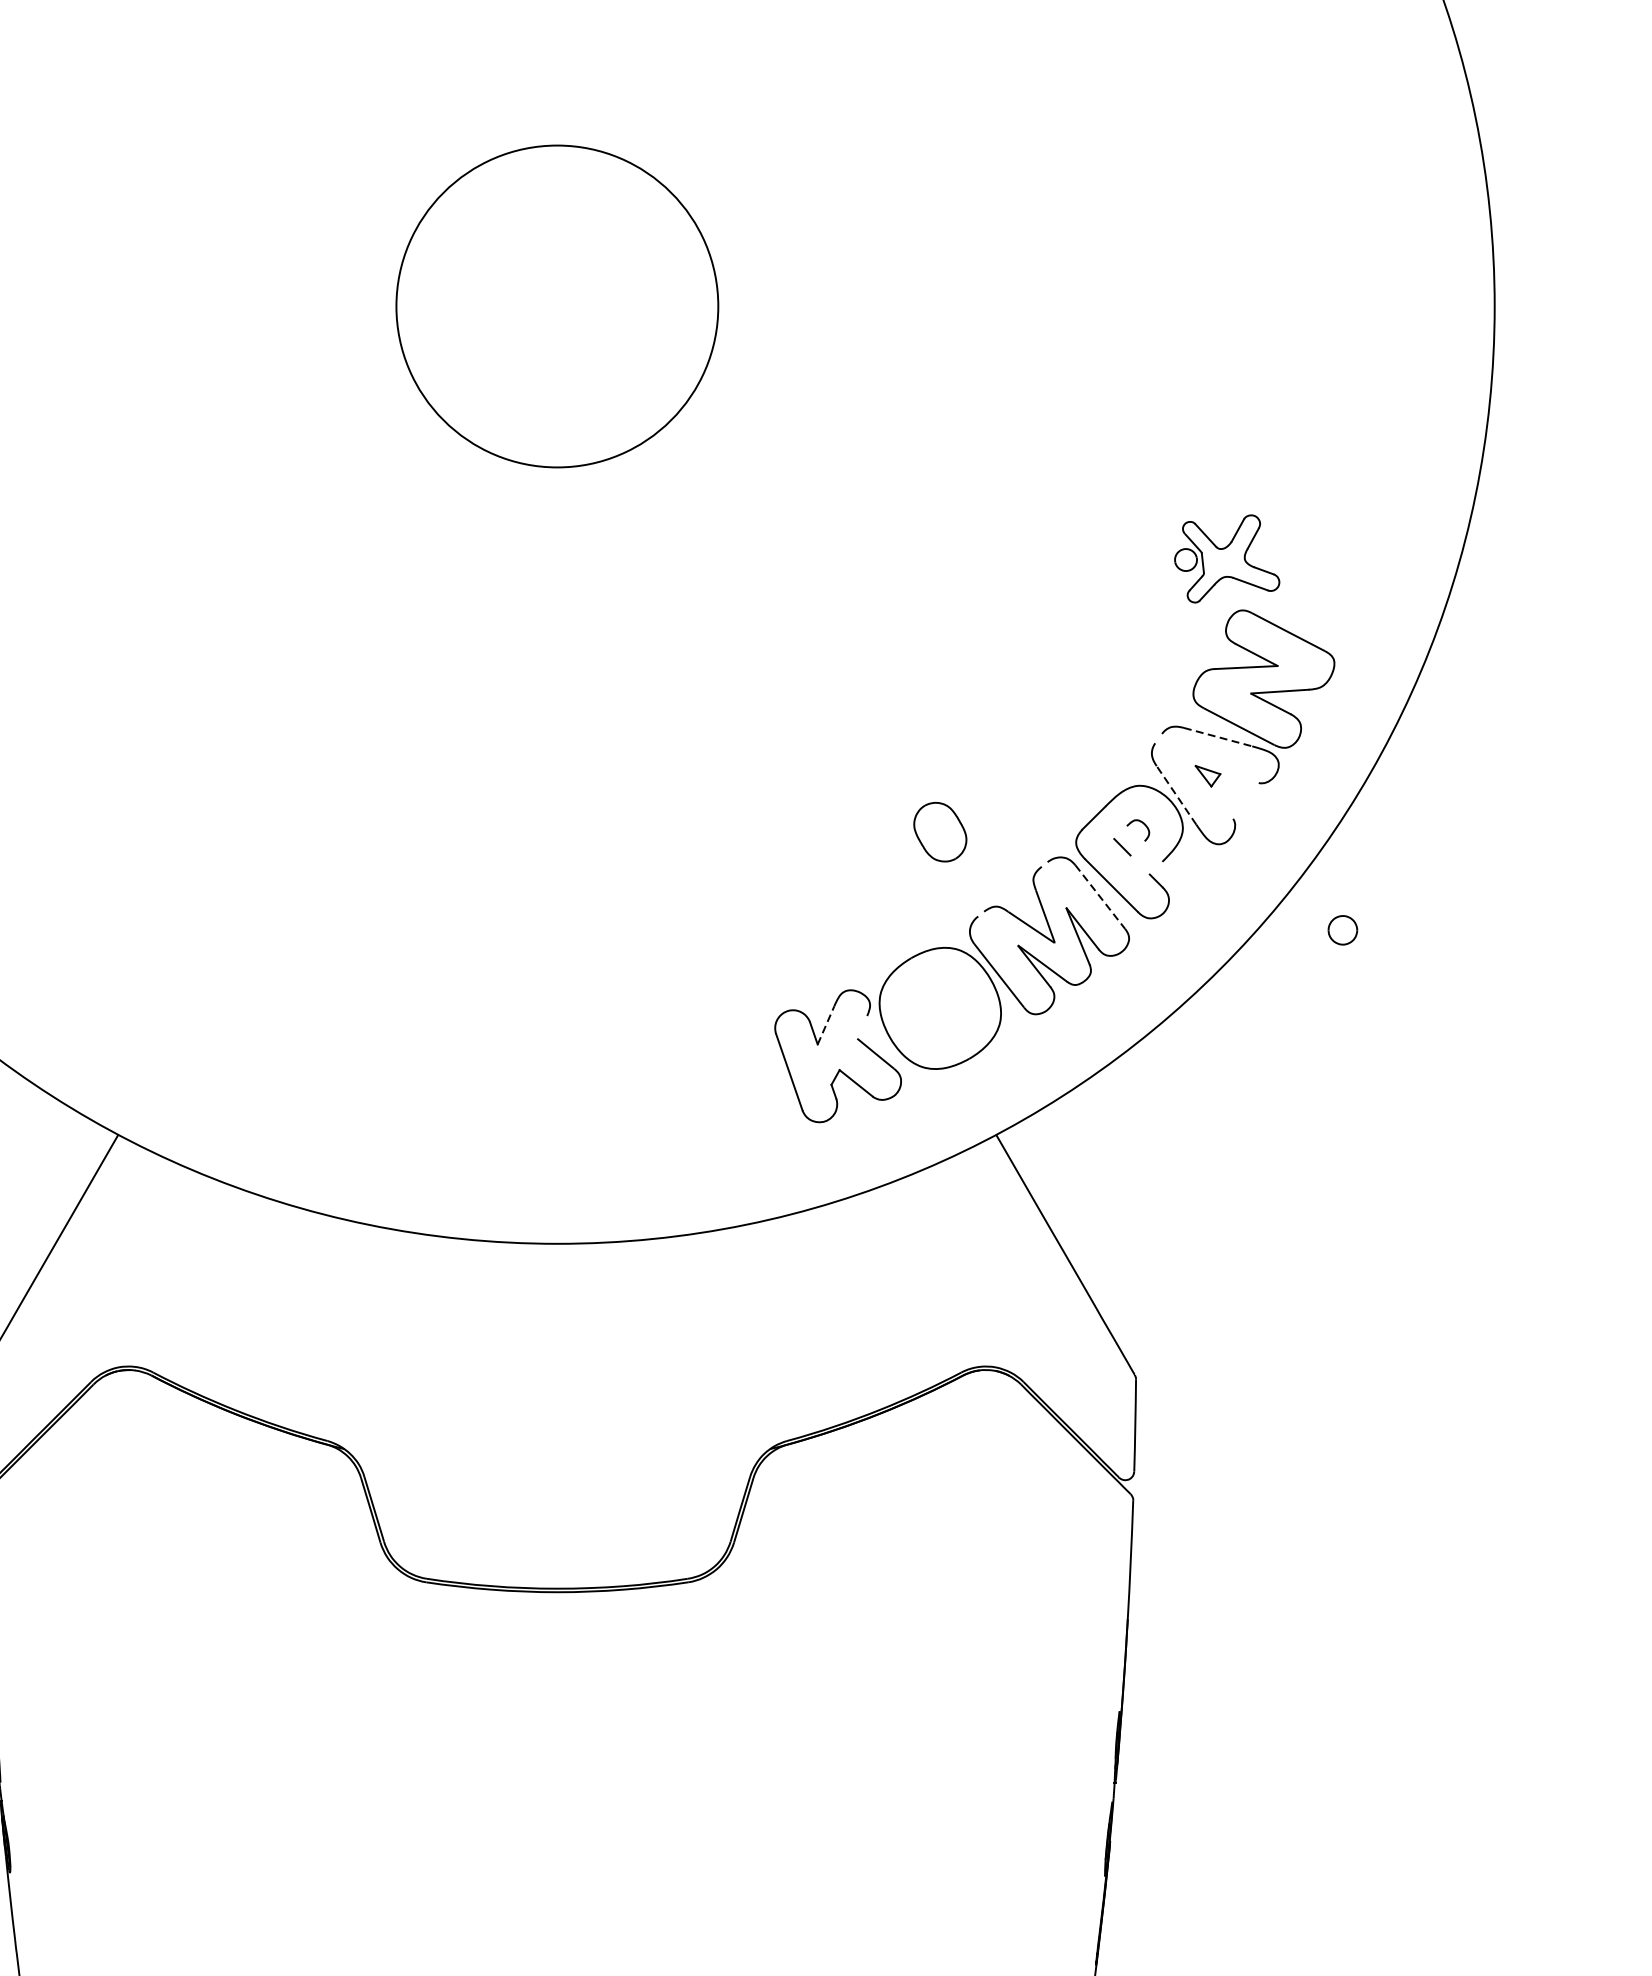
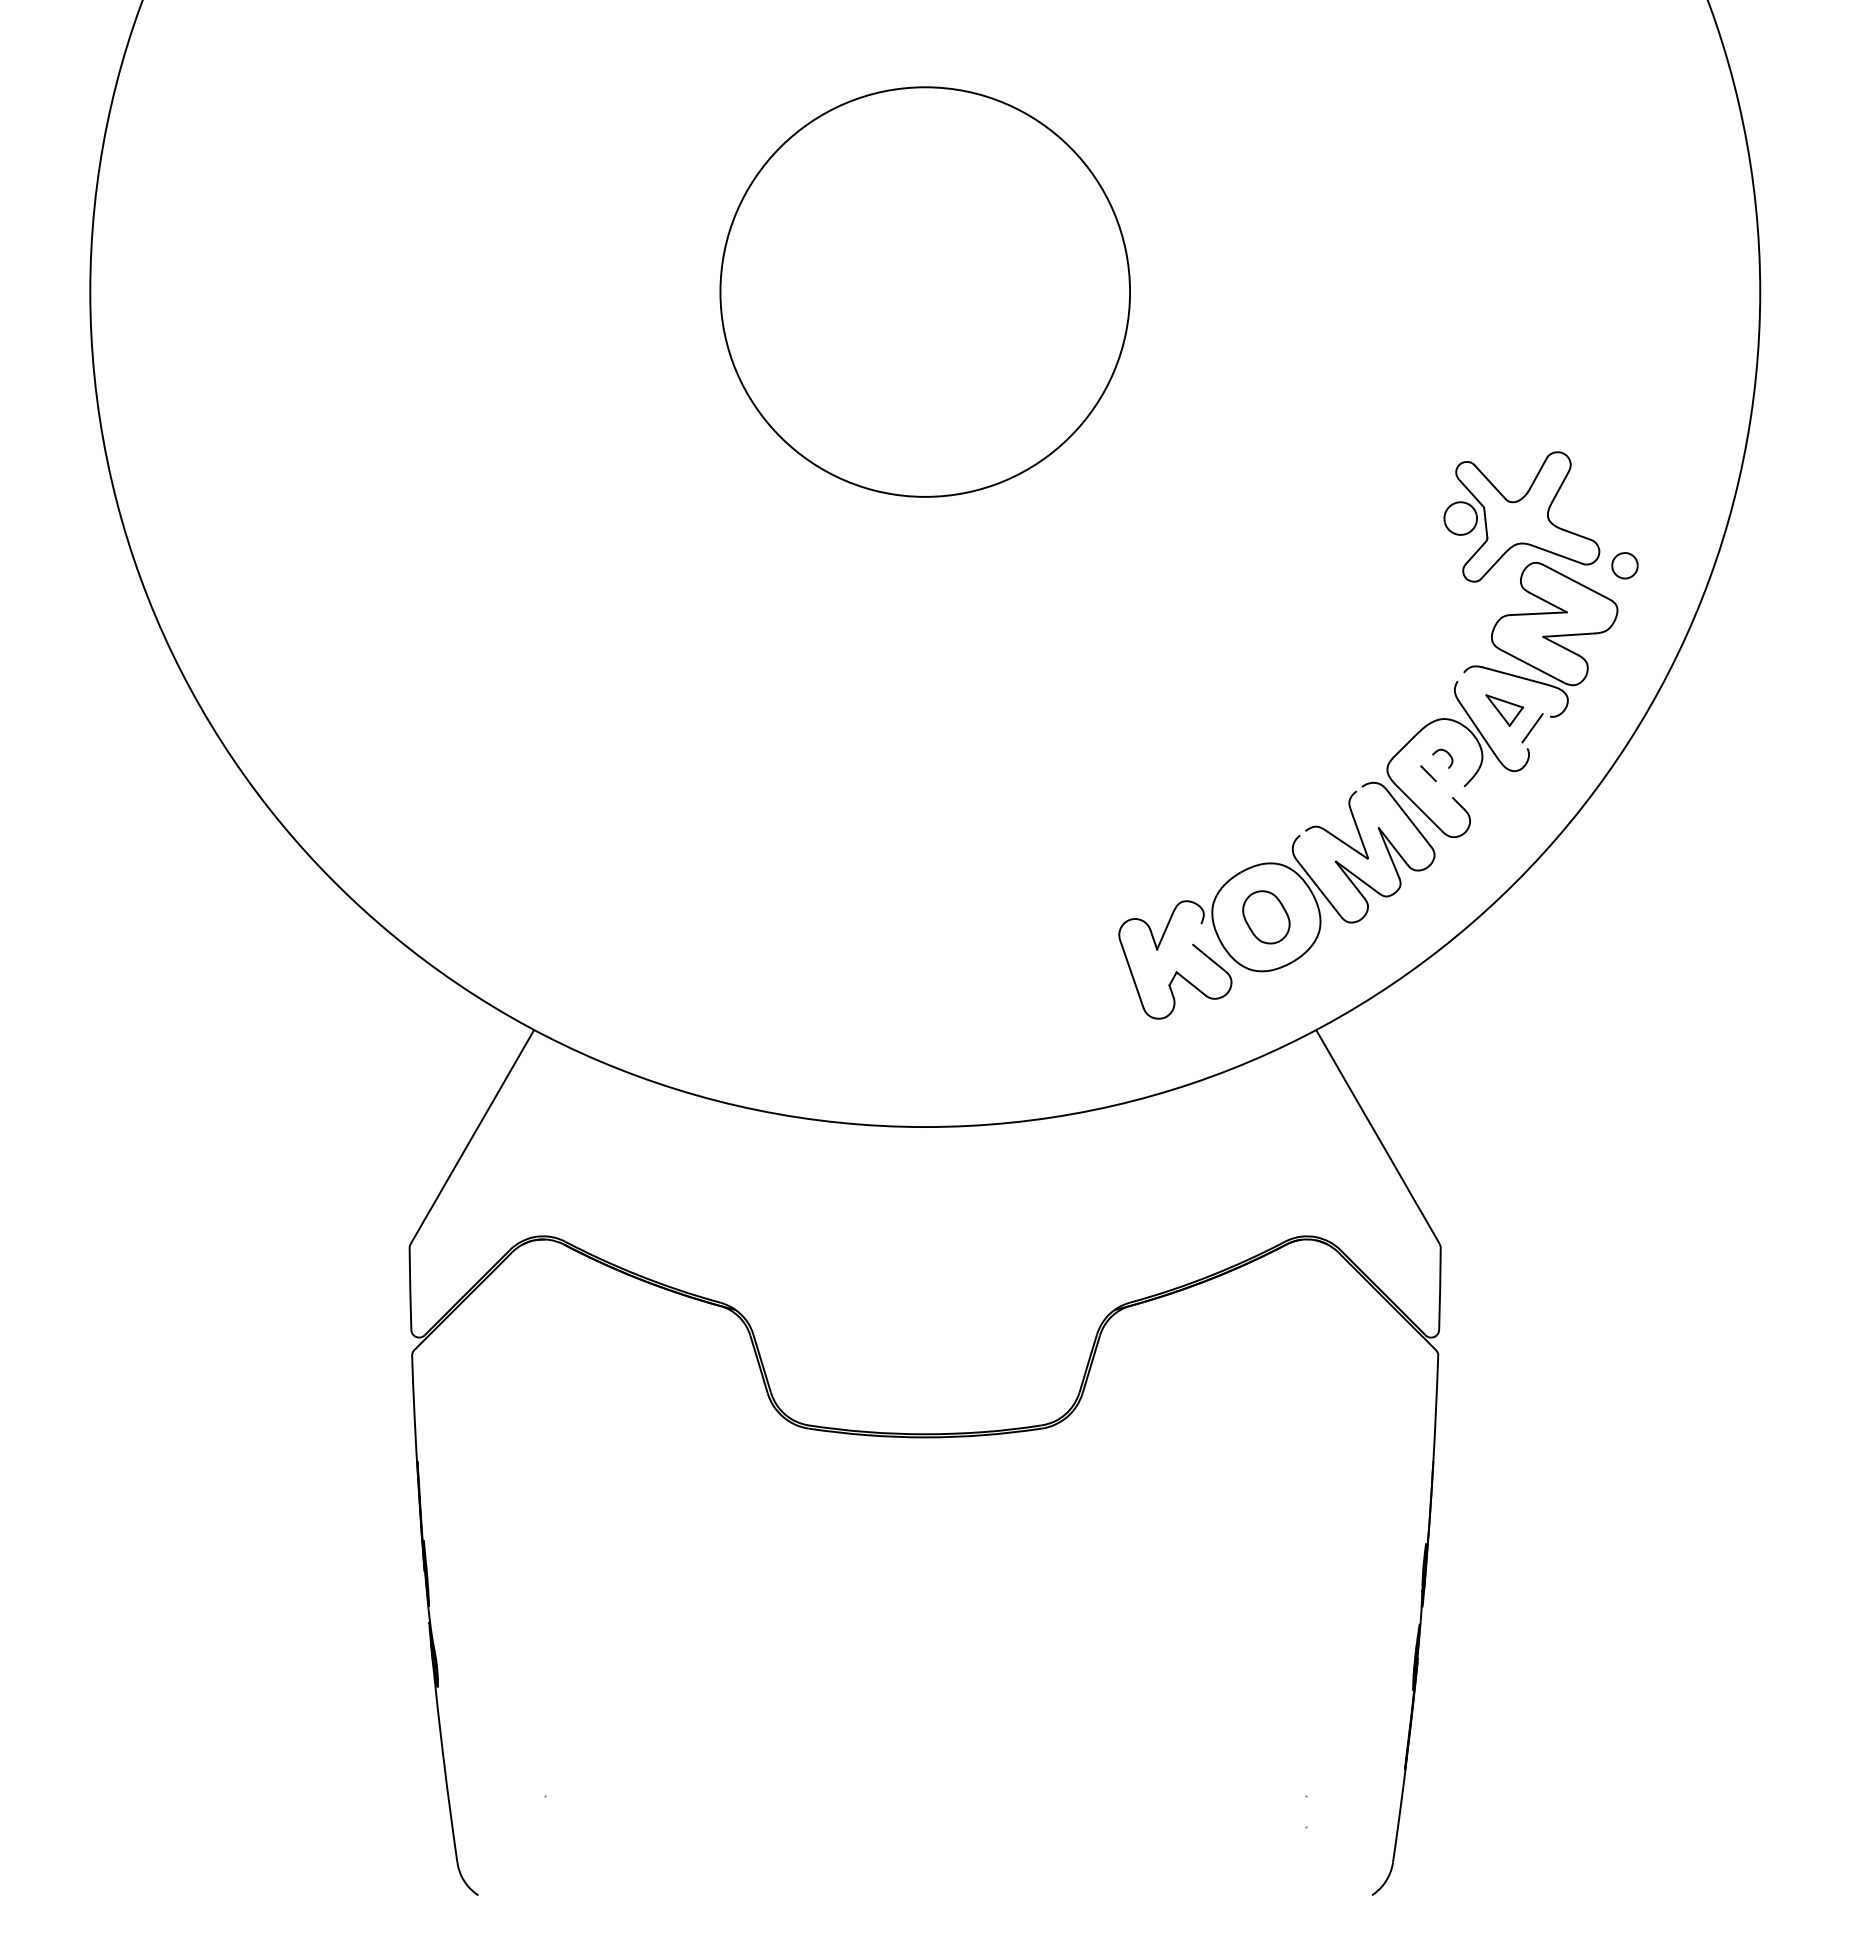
circle: (557, 305) -> (925, 291), size x1.43
part: (1226, 558) -> (1521, 516), size x1.67
line: (1218, 736) -> (1514, 675), dashed -> solid
part: (1207, 776) -> (1504, 710), size x1.67
line: (1176, 795) -> (1476, 727), dashed -> solid
line: (1239, 796) -> (1532, 728), added
part: (940, 832) -> (1266, 917), moved
line: (1099, 897) -> (1408, 818), dashed -> solid
part: (1342, 929) -> (1624, 565), moved
line: (825, 1025) -> (1164, 932), dashed -> solid

